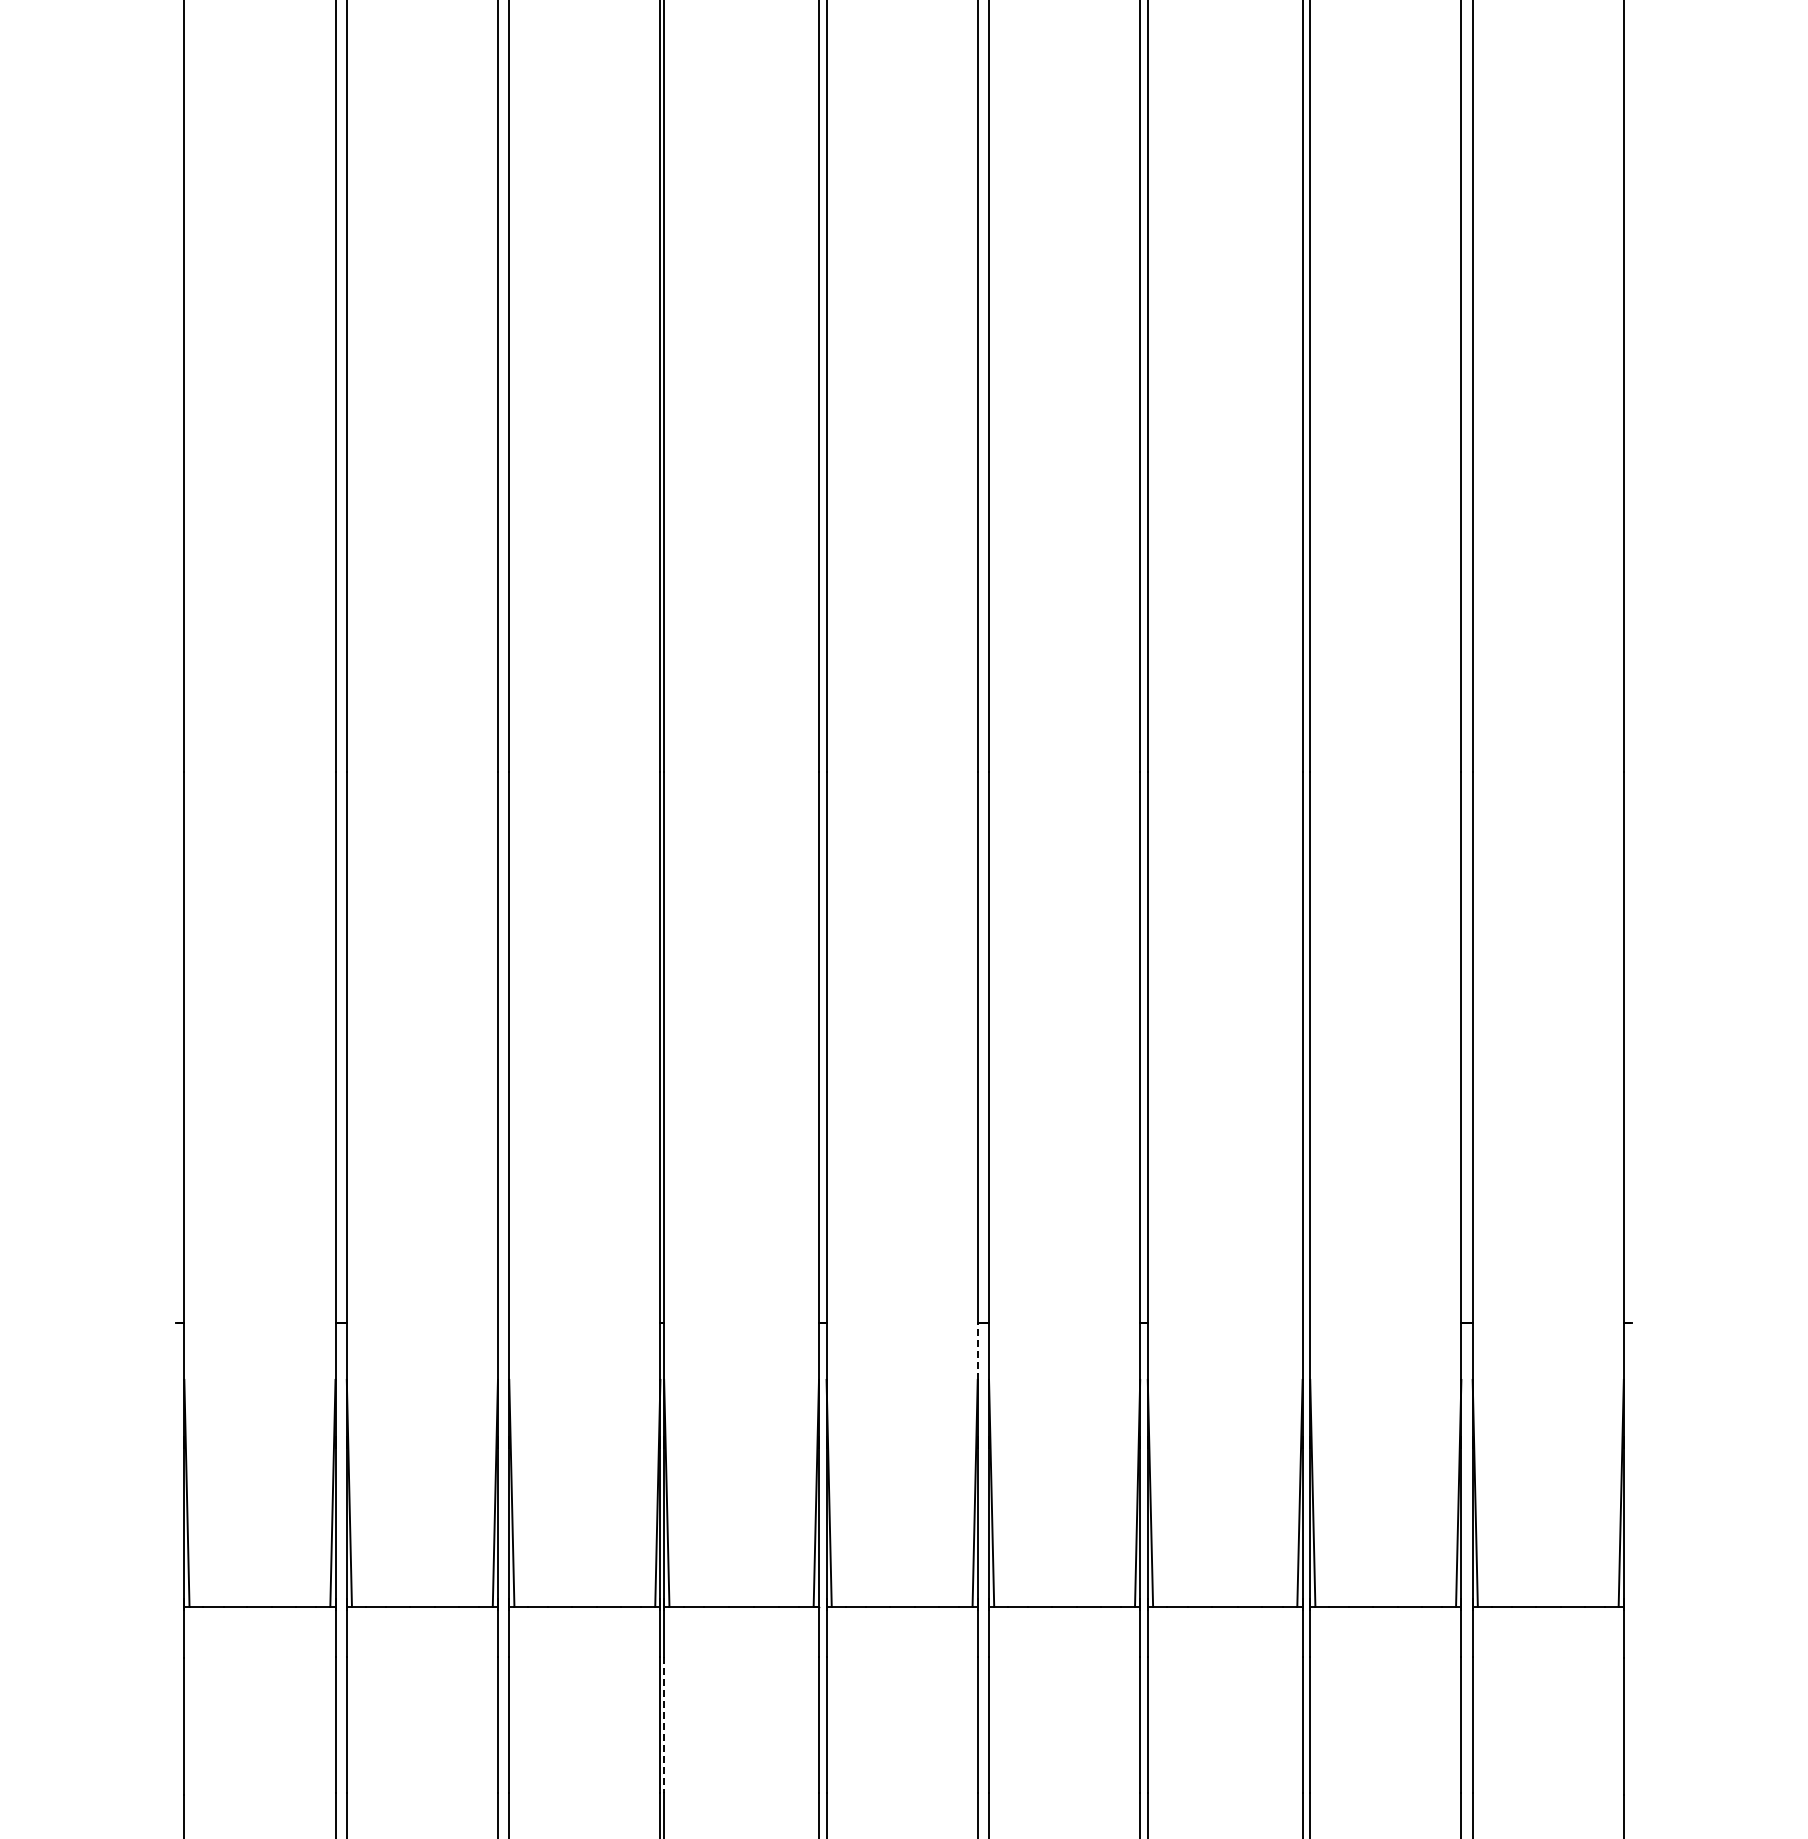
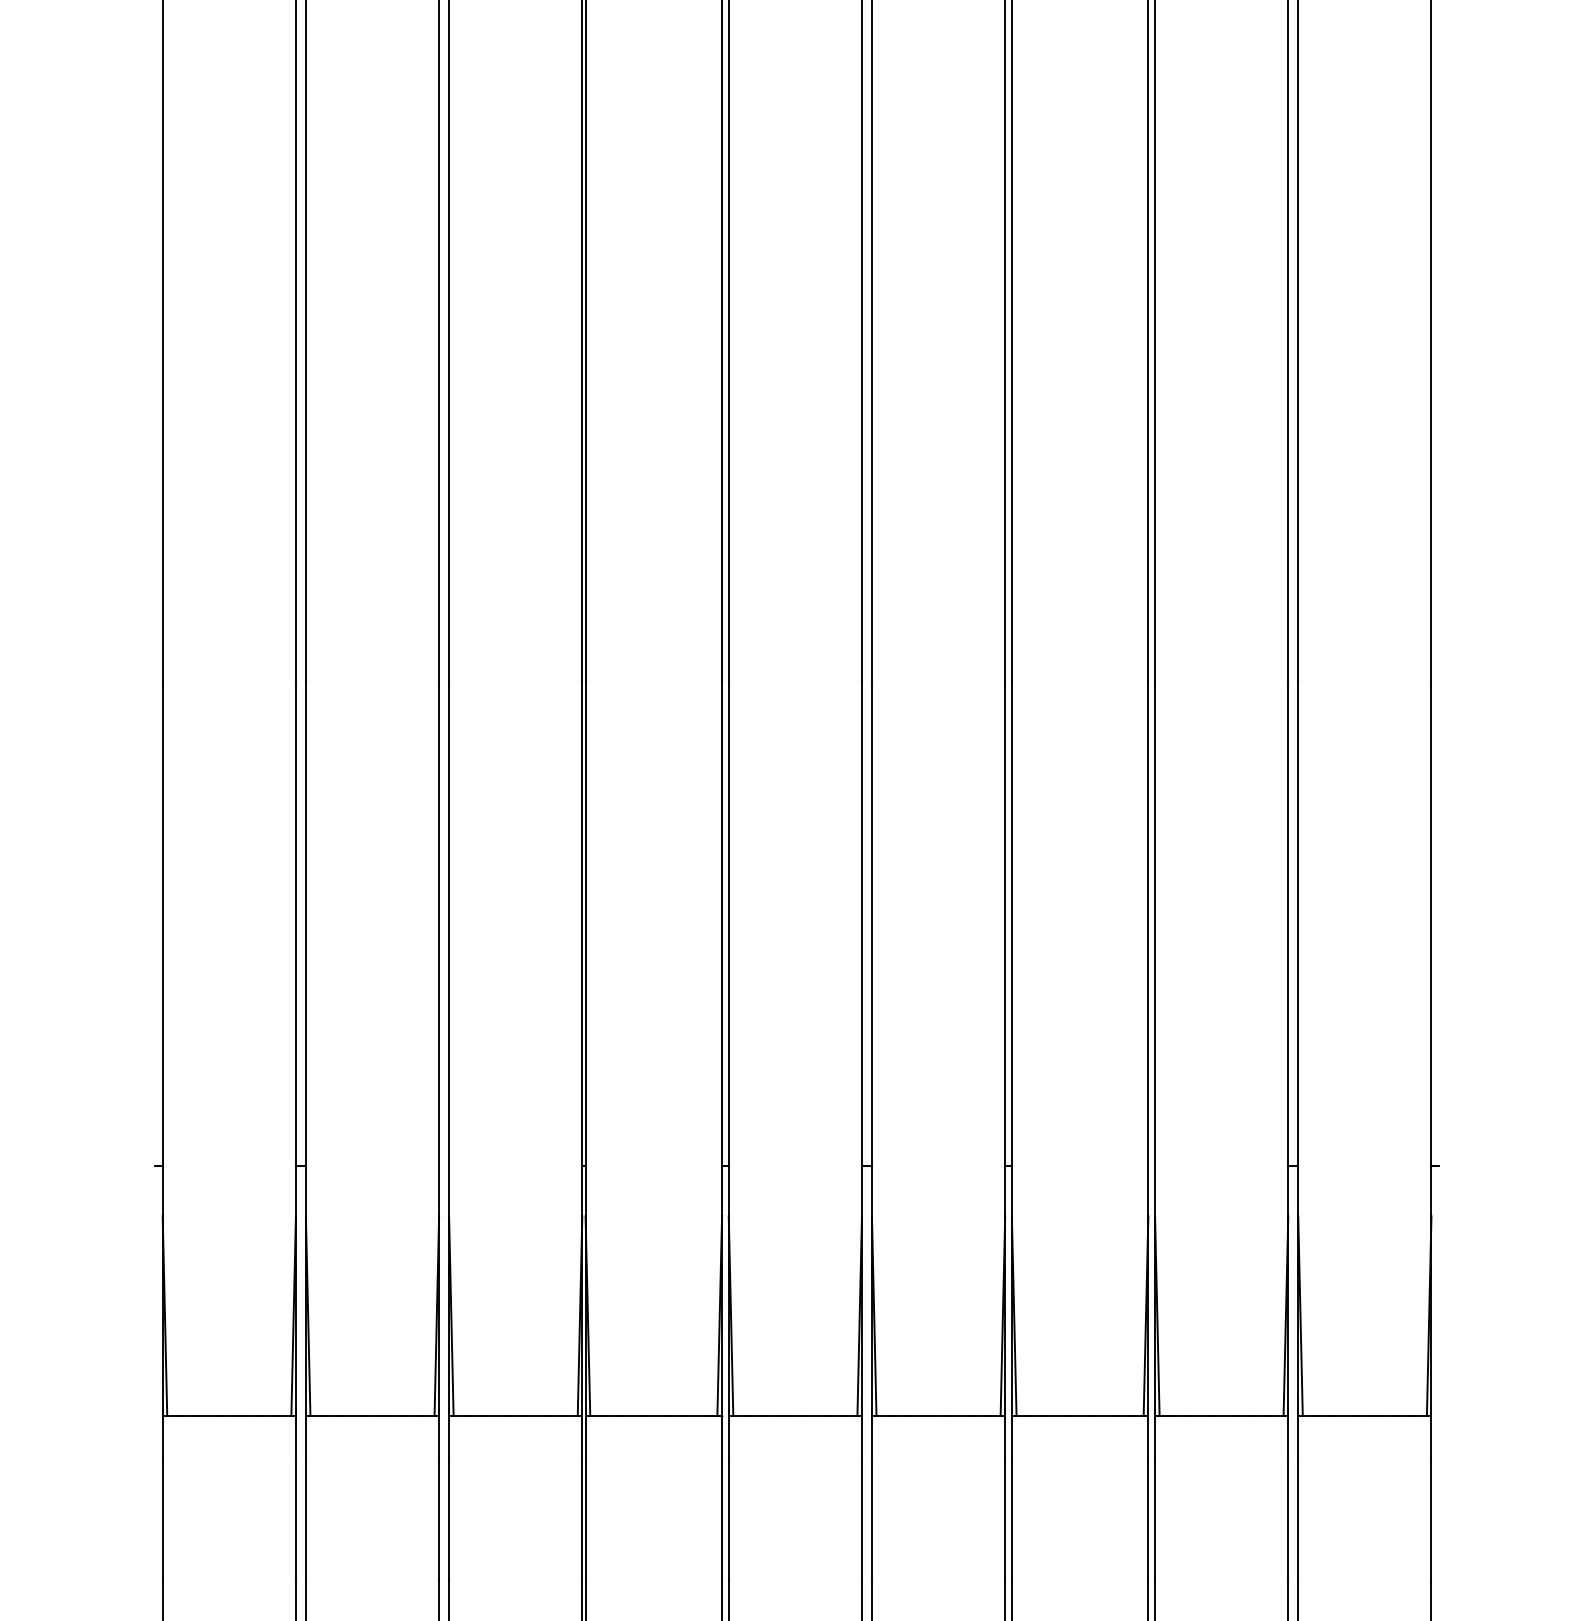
line: (977, 1351) -> (861, 1191), dashed -> solid
line: (664, 1725) -> (585, 1520), dashed -> solid

